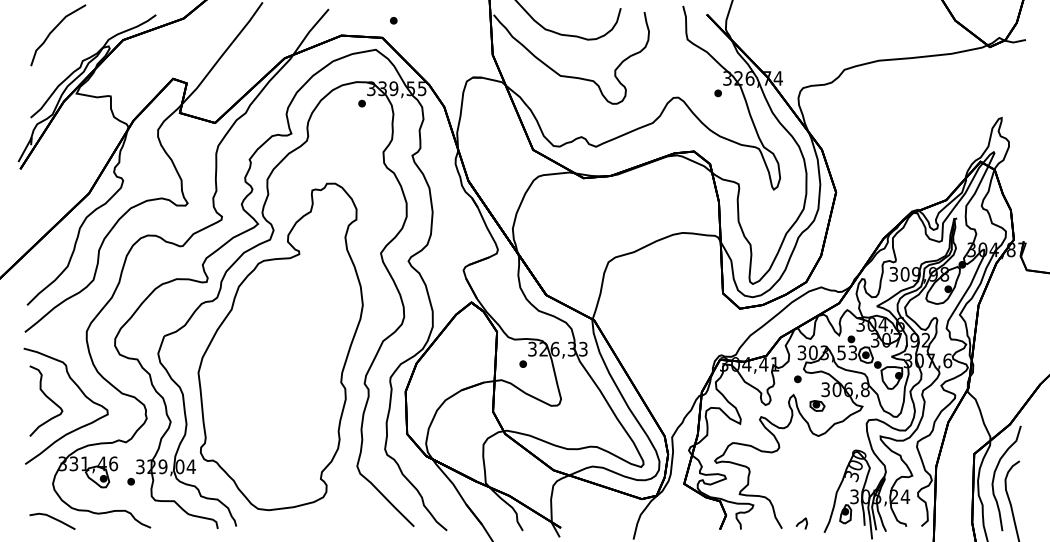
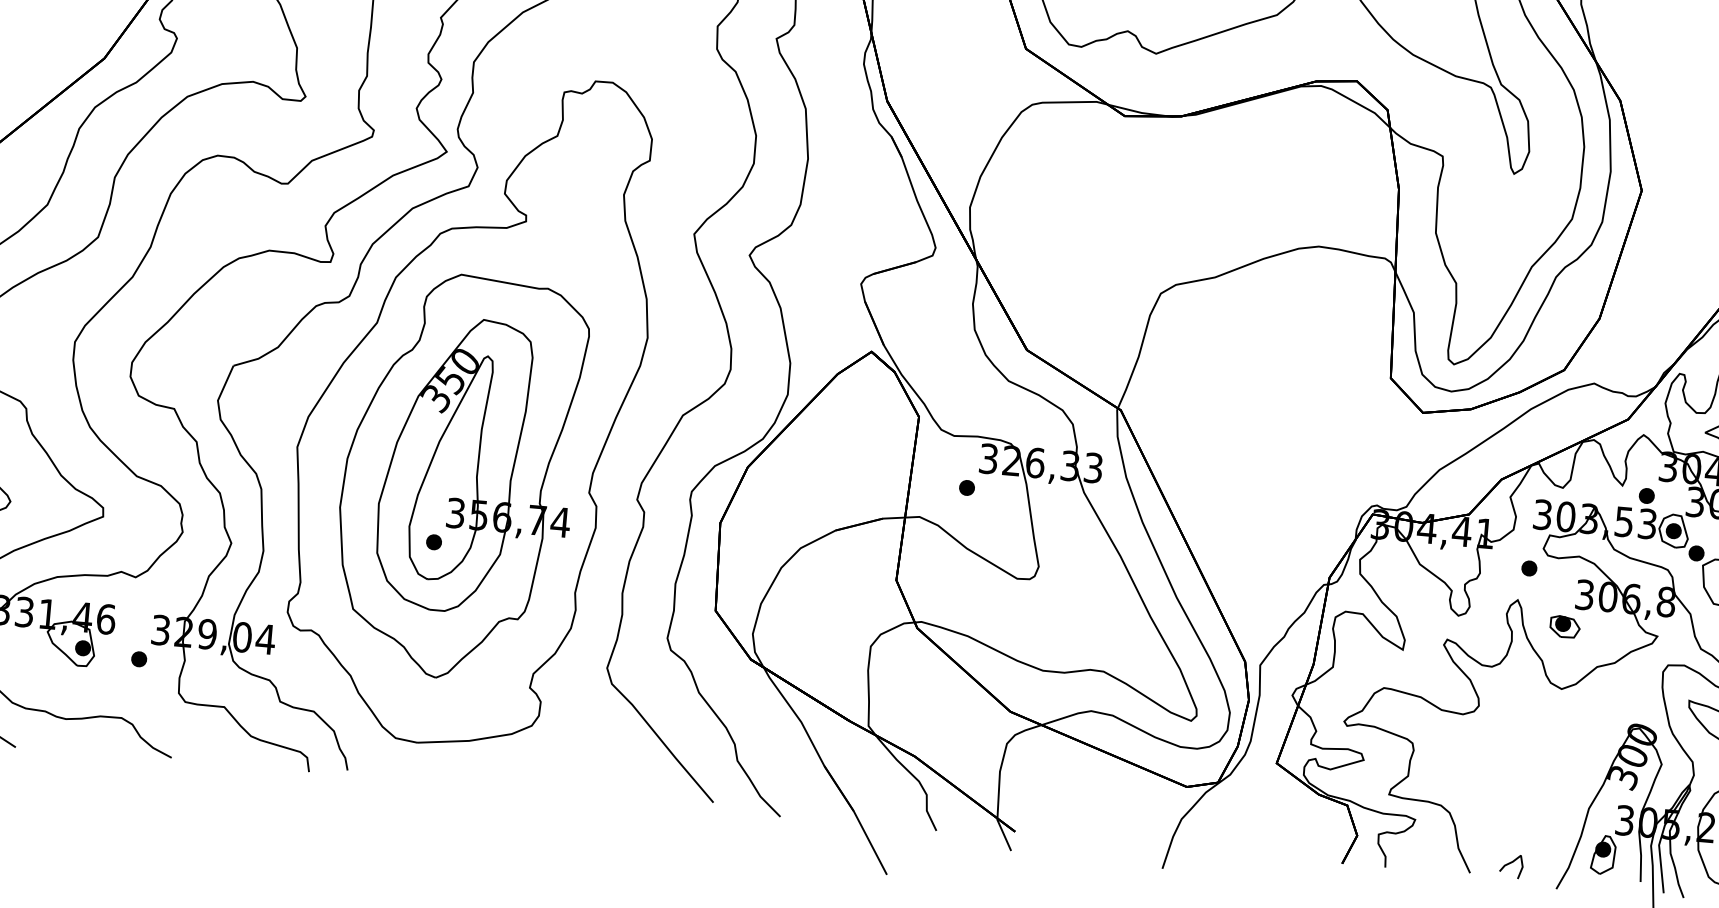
part: (277, 379) -> (458, 475), added

